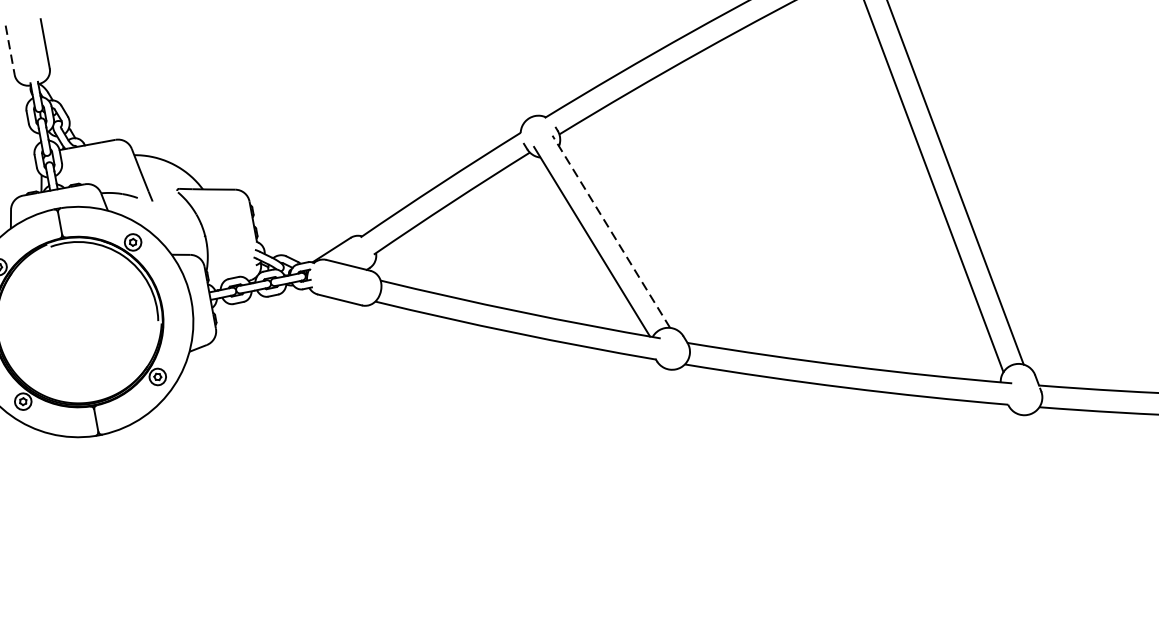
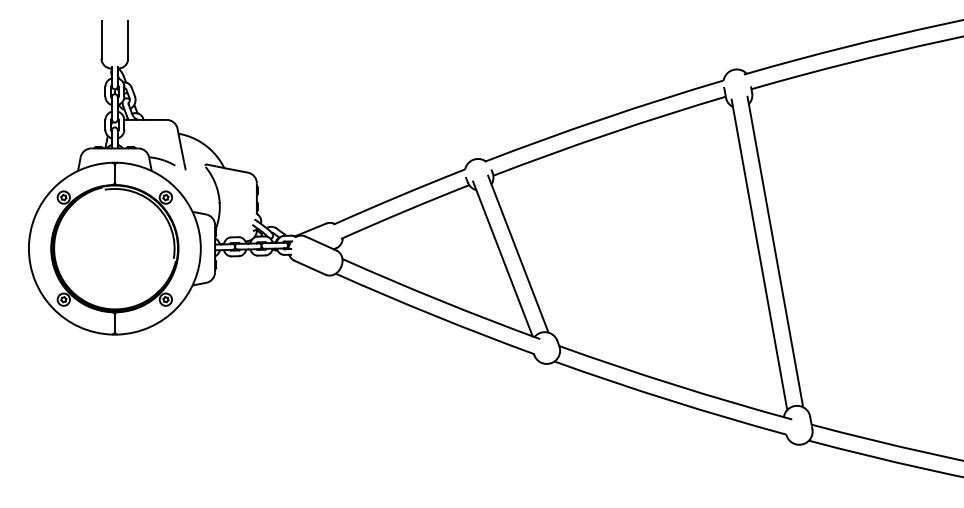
line: (10, 50) -> (101, 40), dashed -> solid
line: (611, 230) -> (518, 253), dashed -> solid

